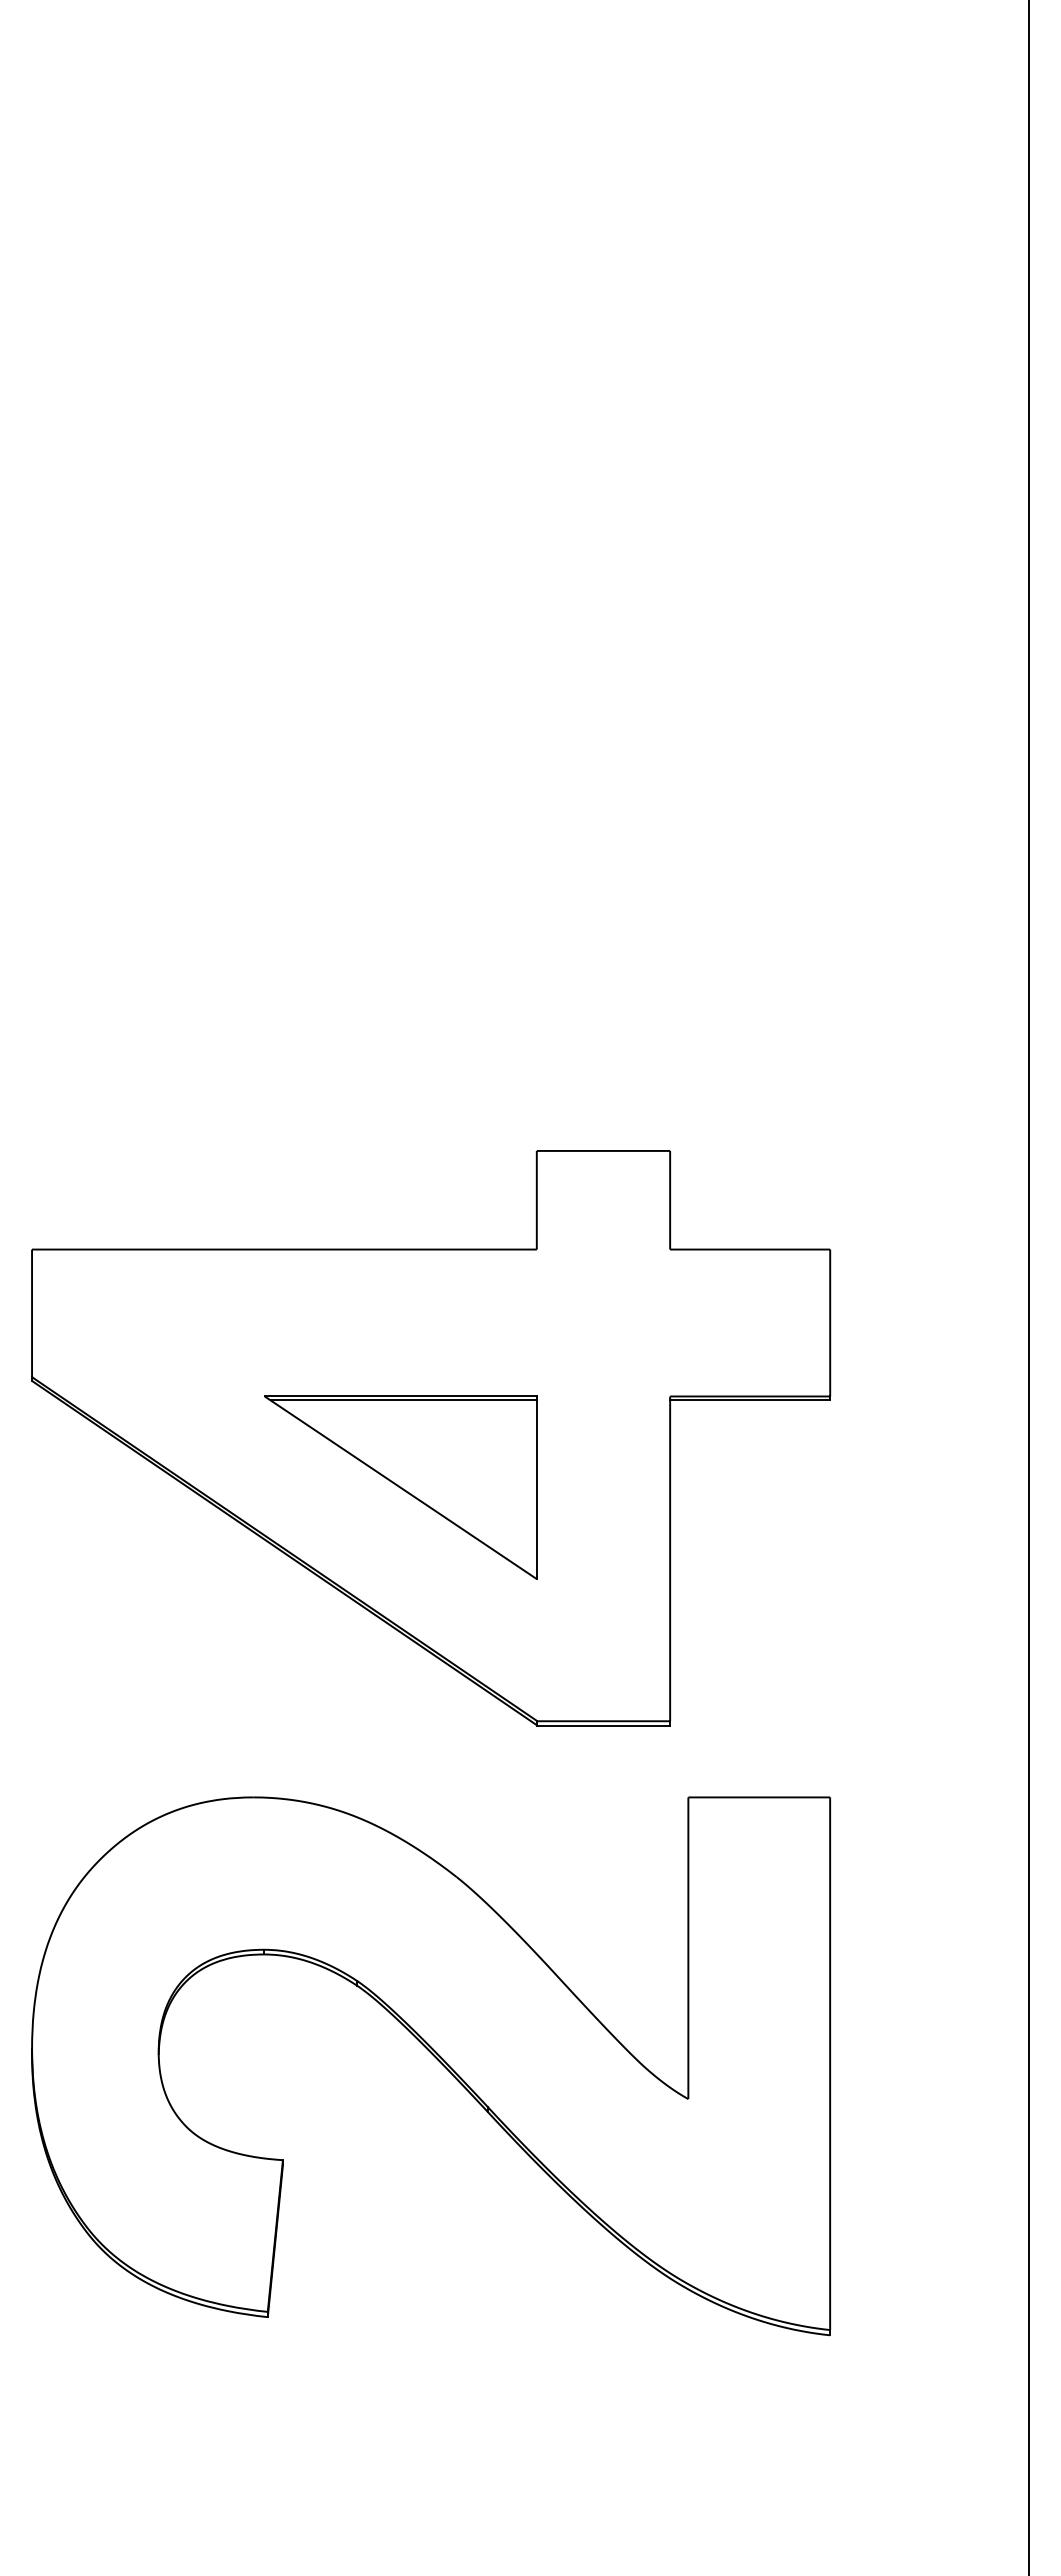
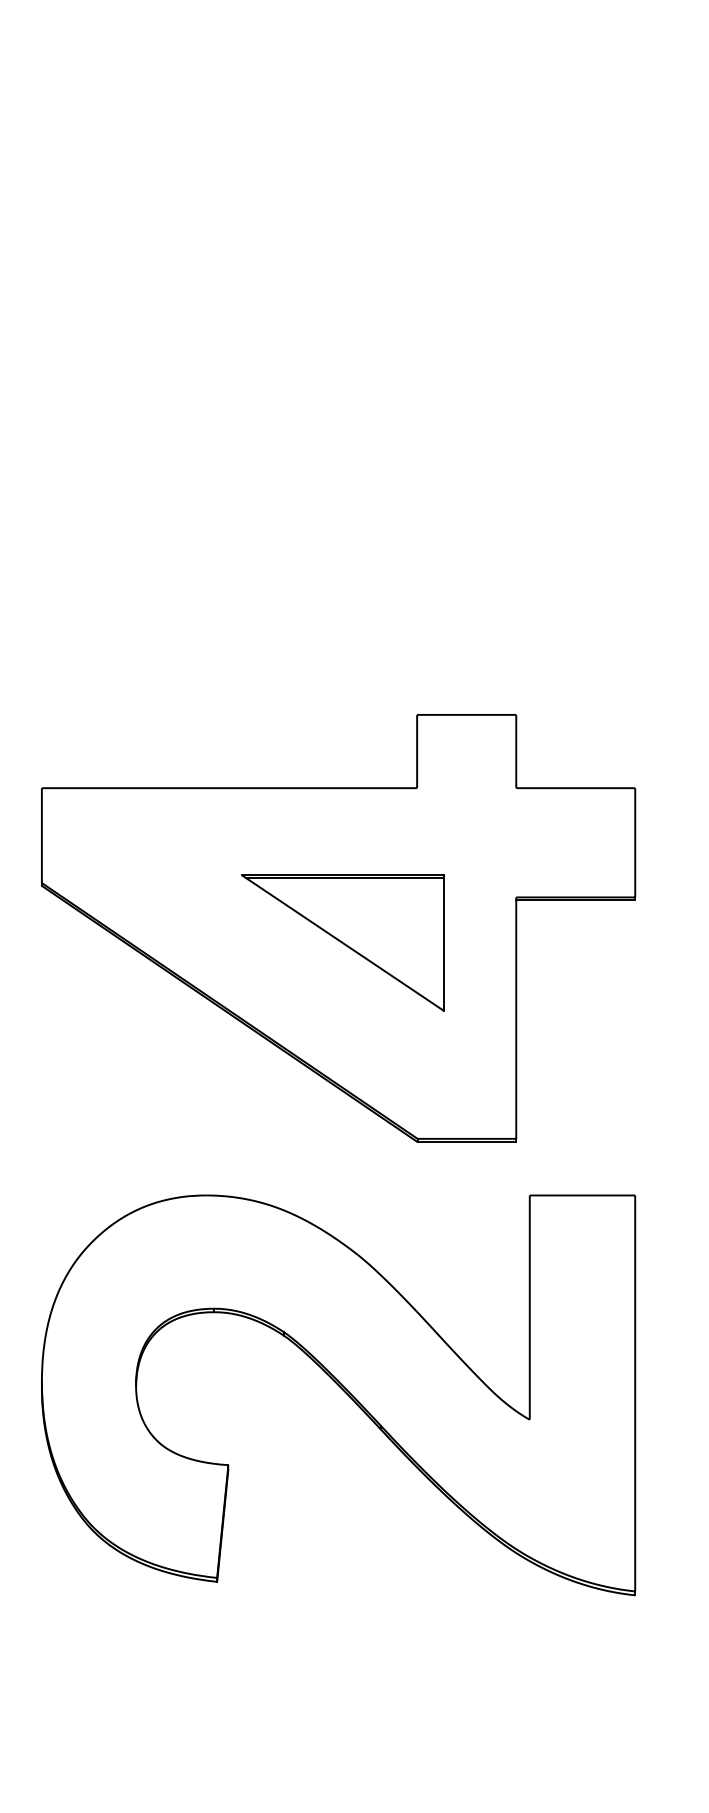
part: (400, 1487) -> (342, 942), moved

